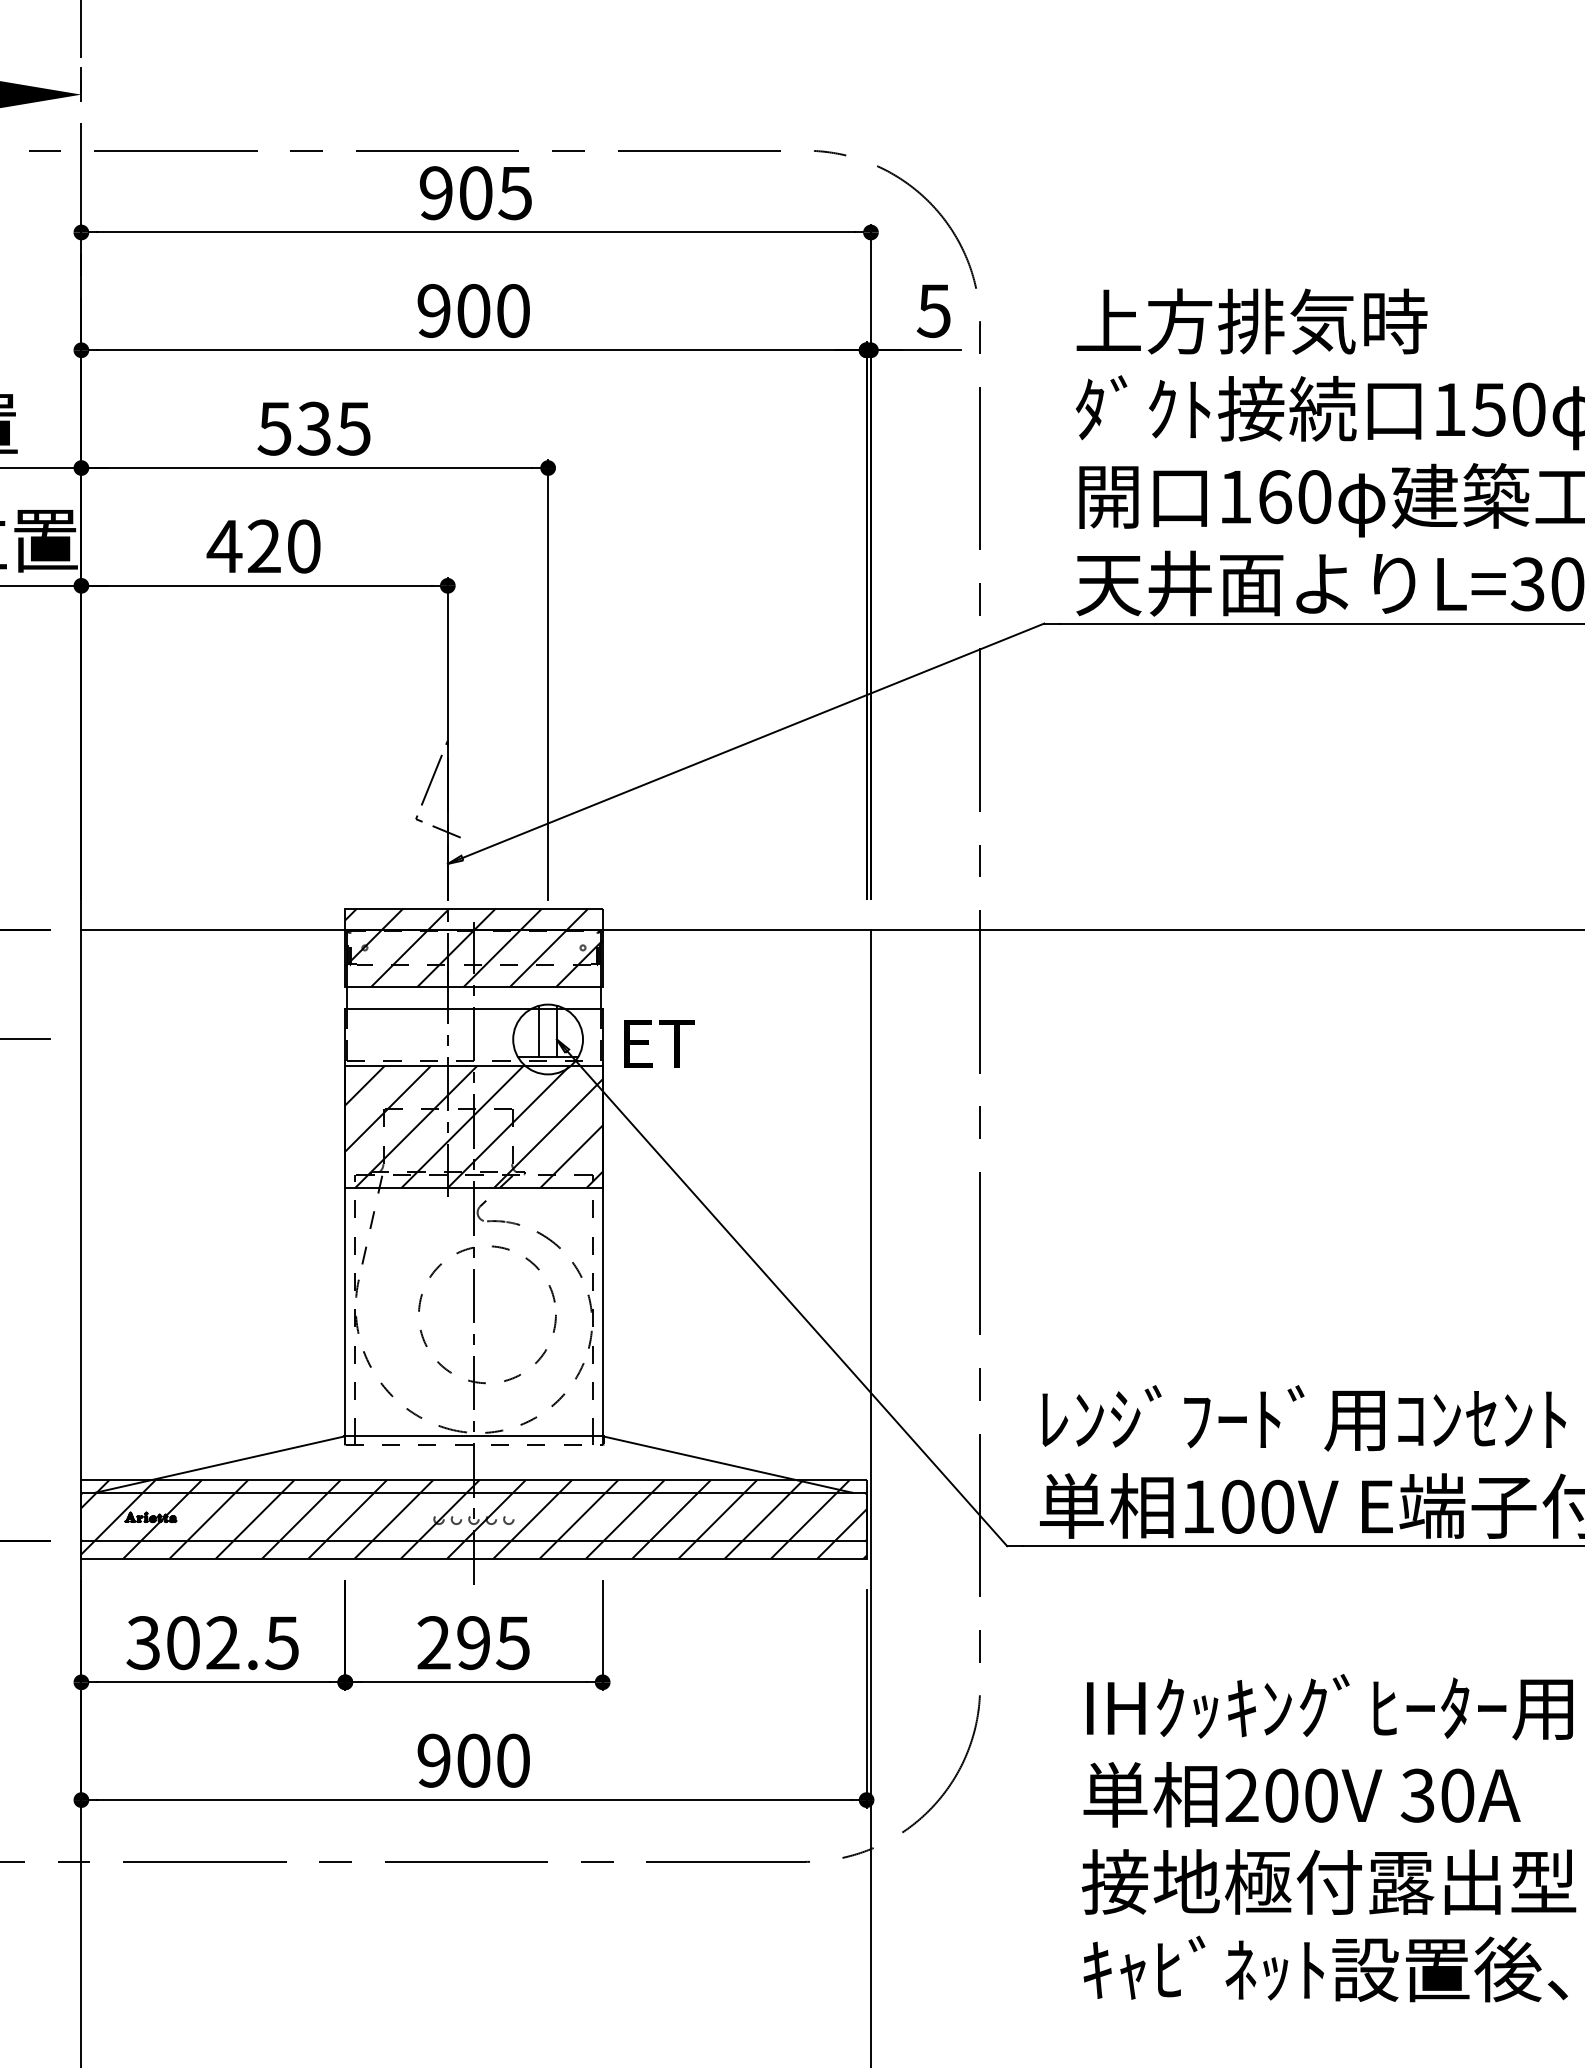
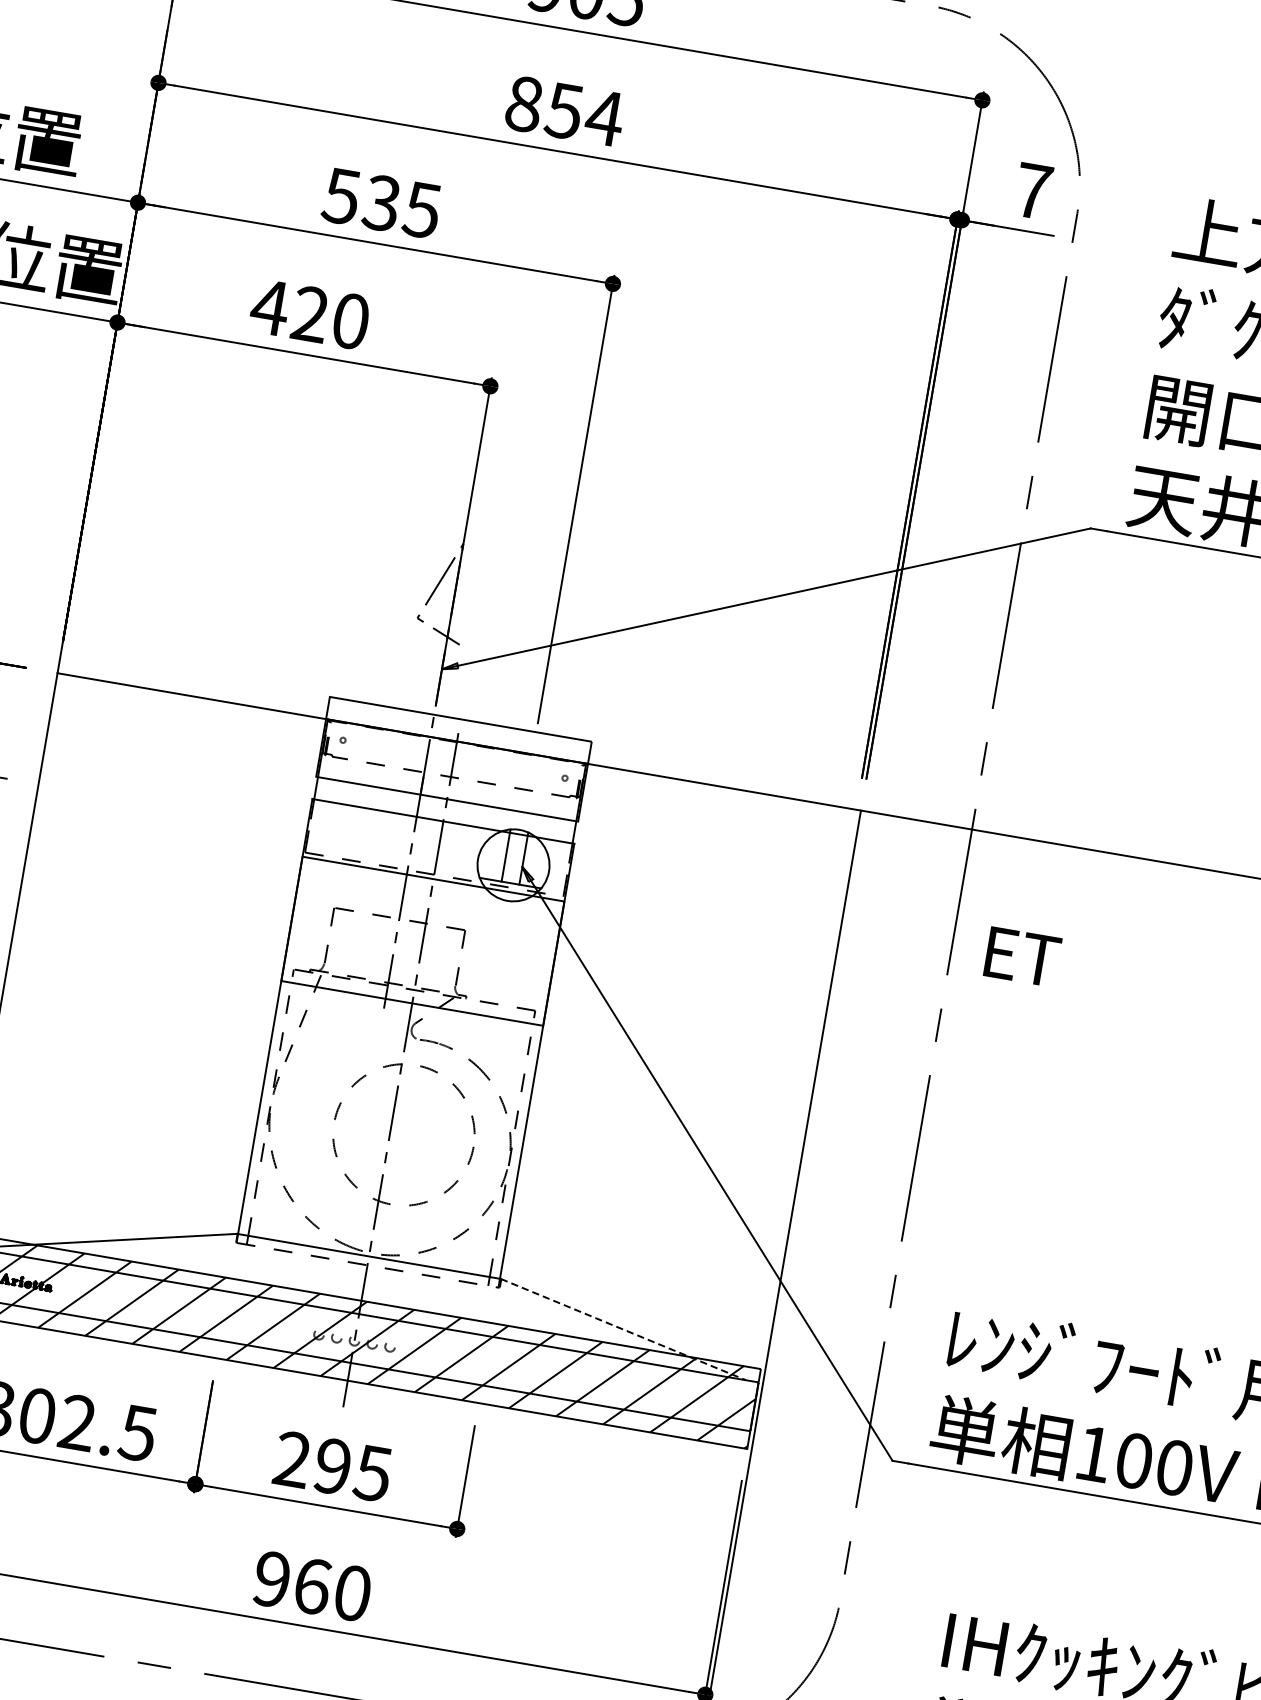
text: (474, 311) -> (565, 111), 900 -> 854
text: (933, 311) -> (1032, 191), 5 -> 7
hatch: (473, 947) -> (453, 758), removed
text: (659, 1043) -> (1023, 956), moved
hatch: (473, 1126) -> (422, 940), removed
line: (728, 1464) -> (623, 1329), solid -> dashed
text: (473, 1760) -> (312, 1586), 900 -> 960

